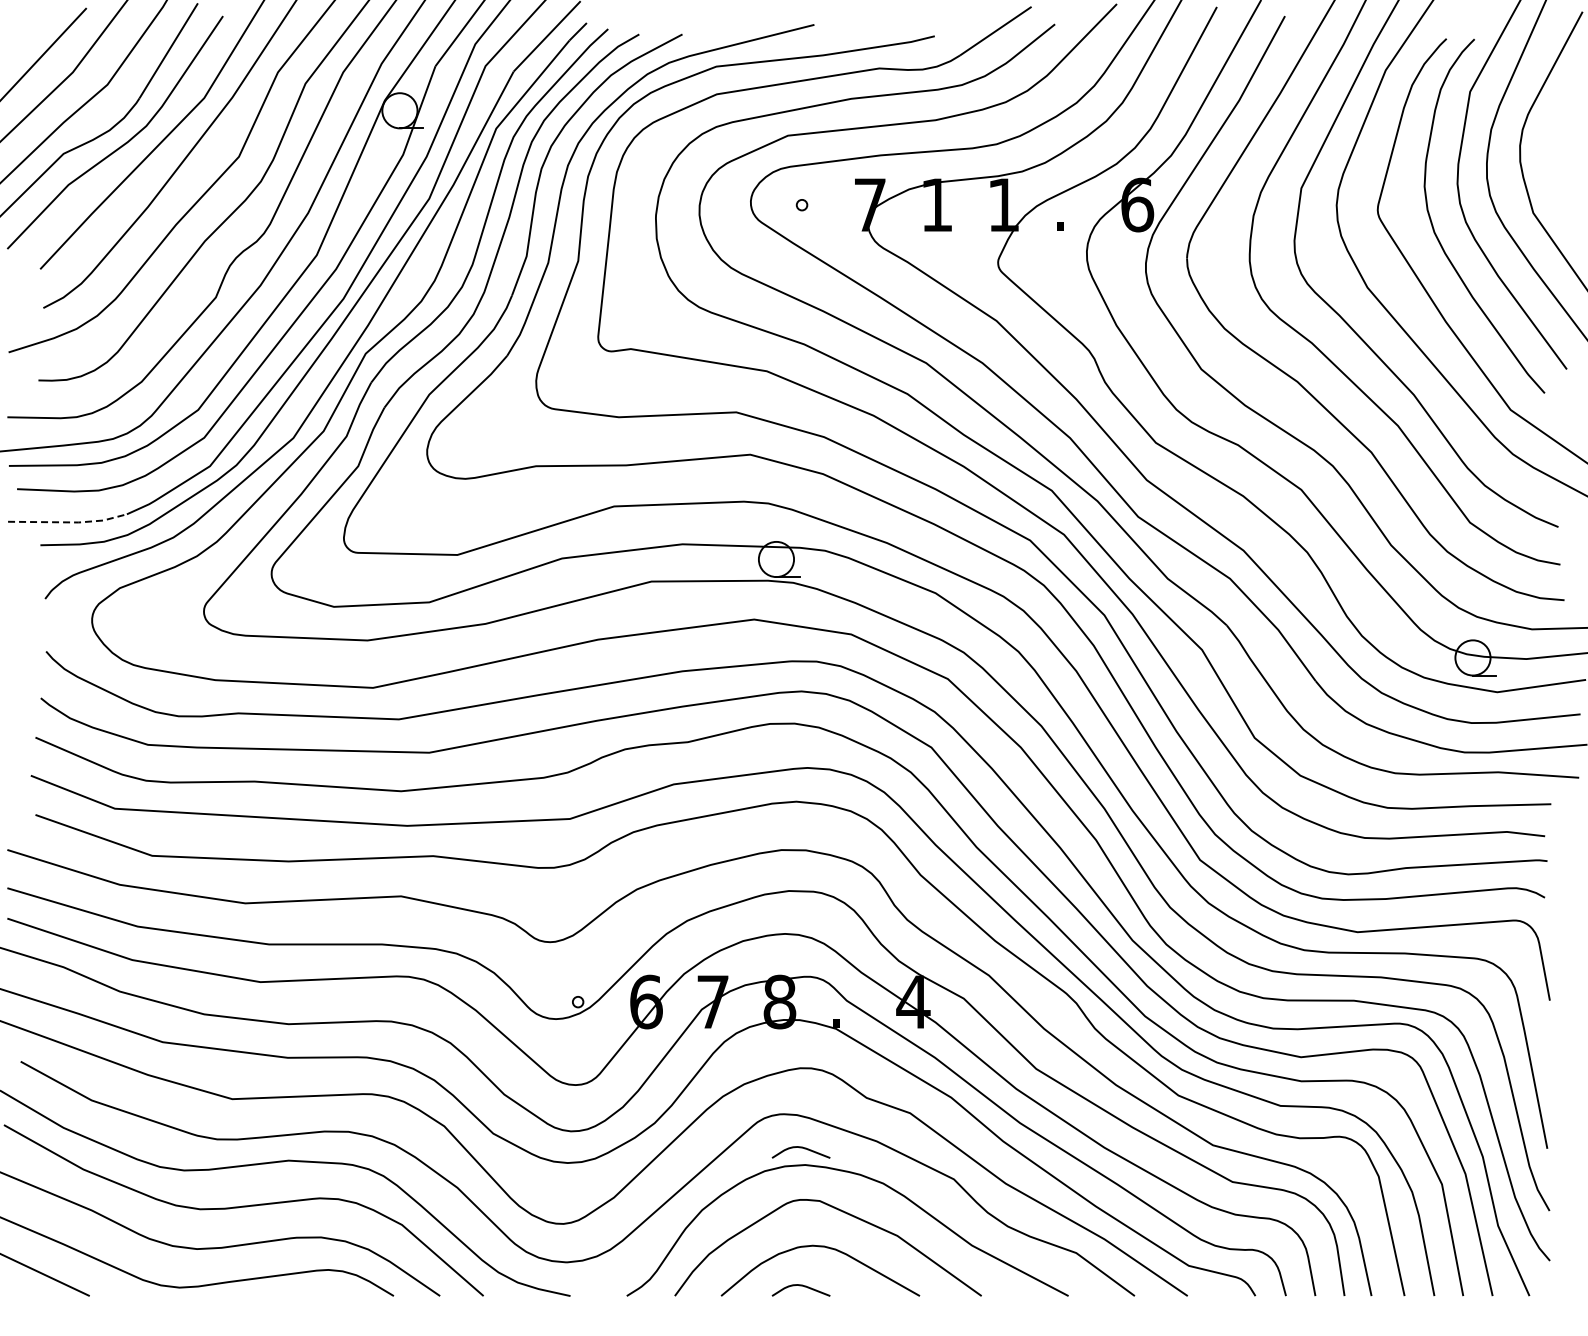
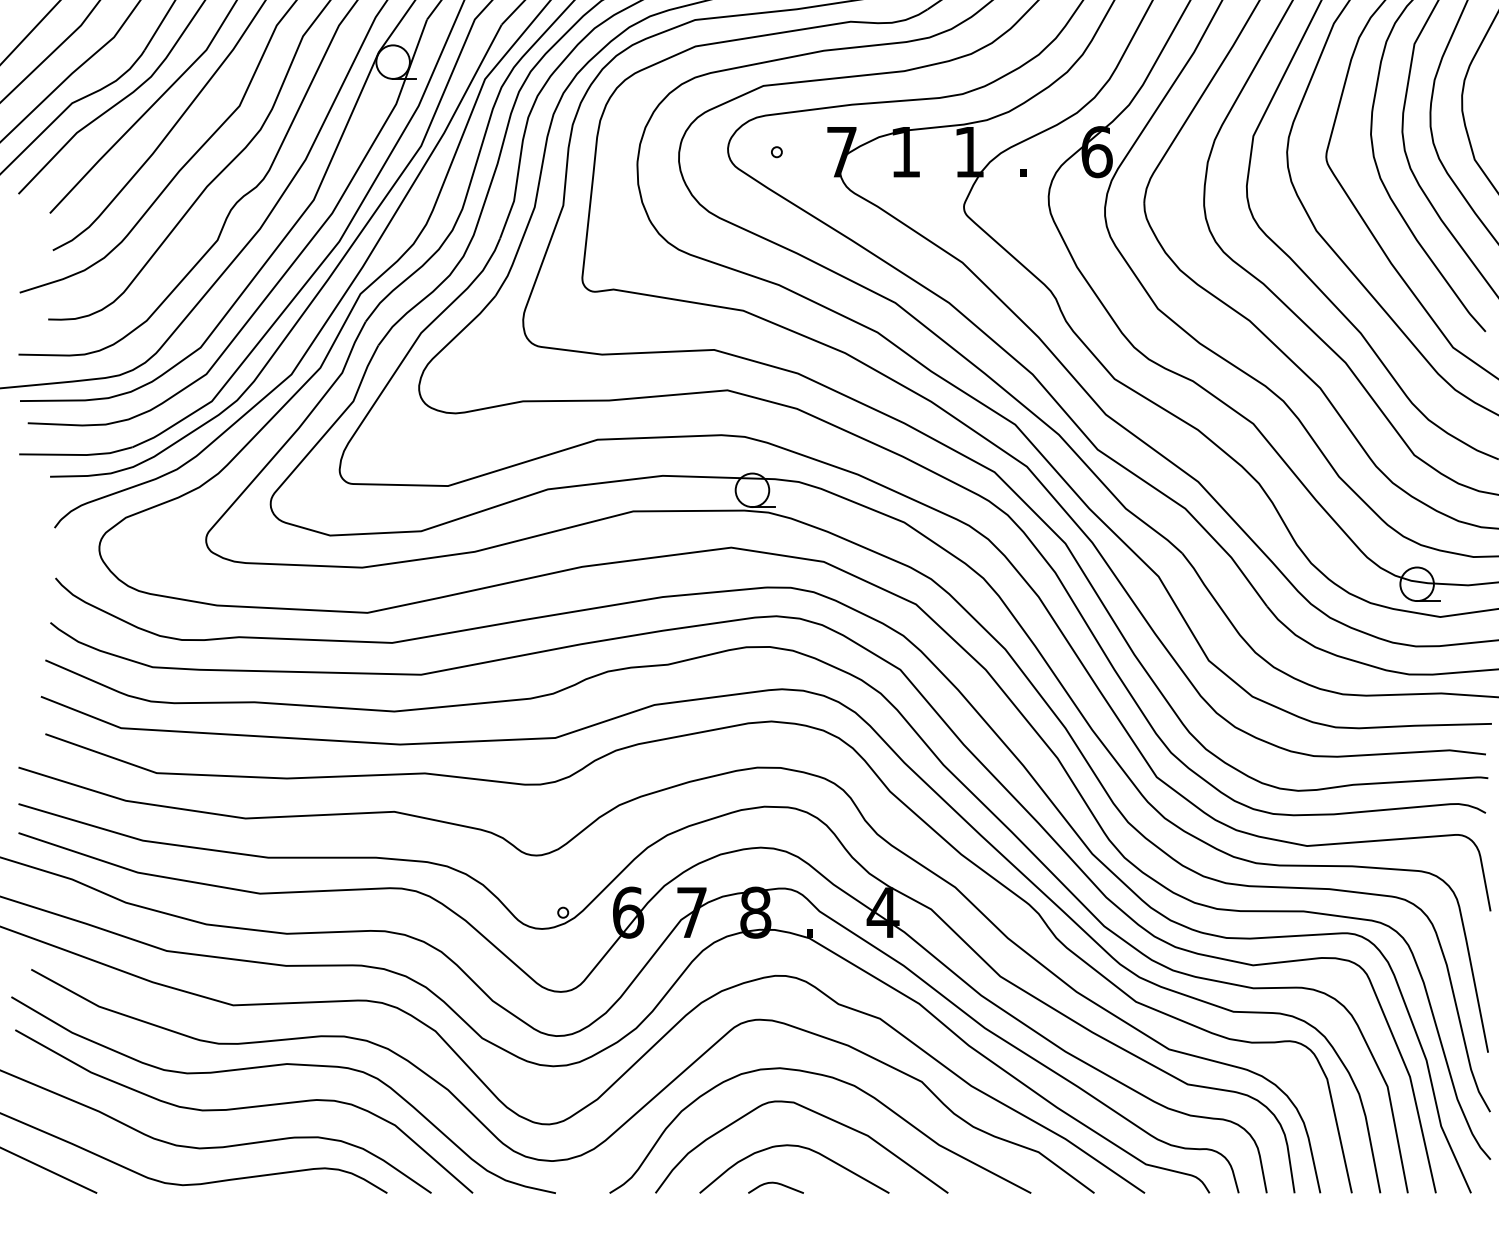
line: (69, 522) -> (77, 455), dashed -> solid
curve: (800, 1148) -> (775, 1052), removed

